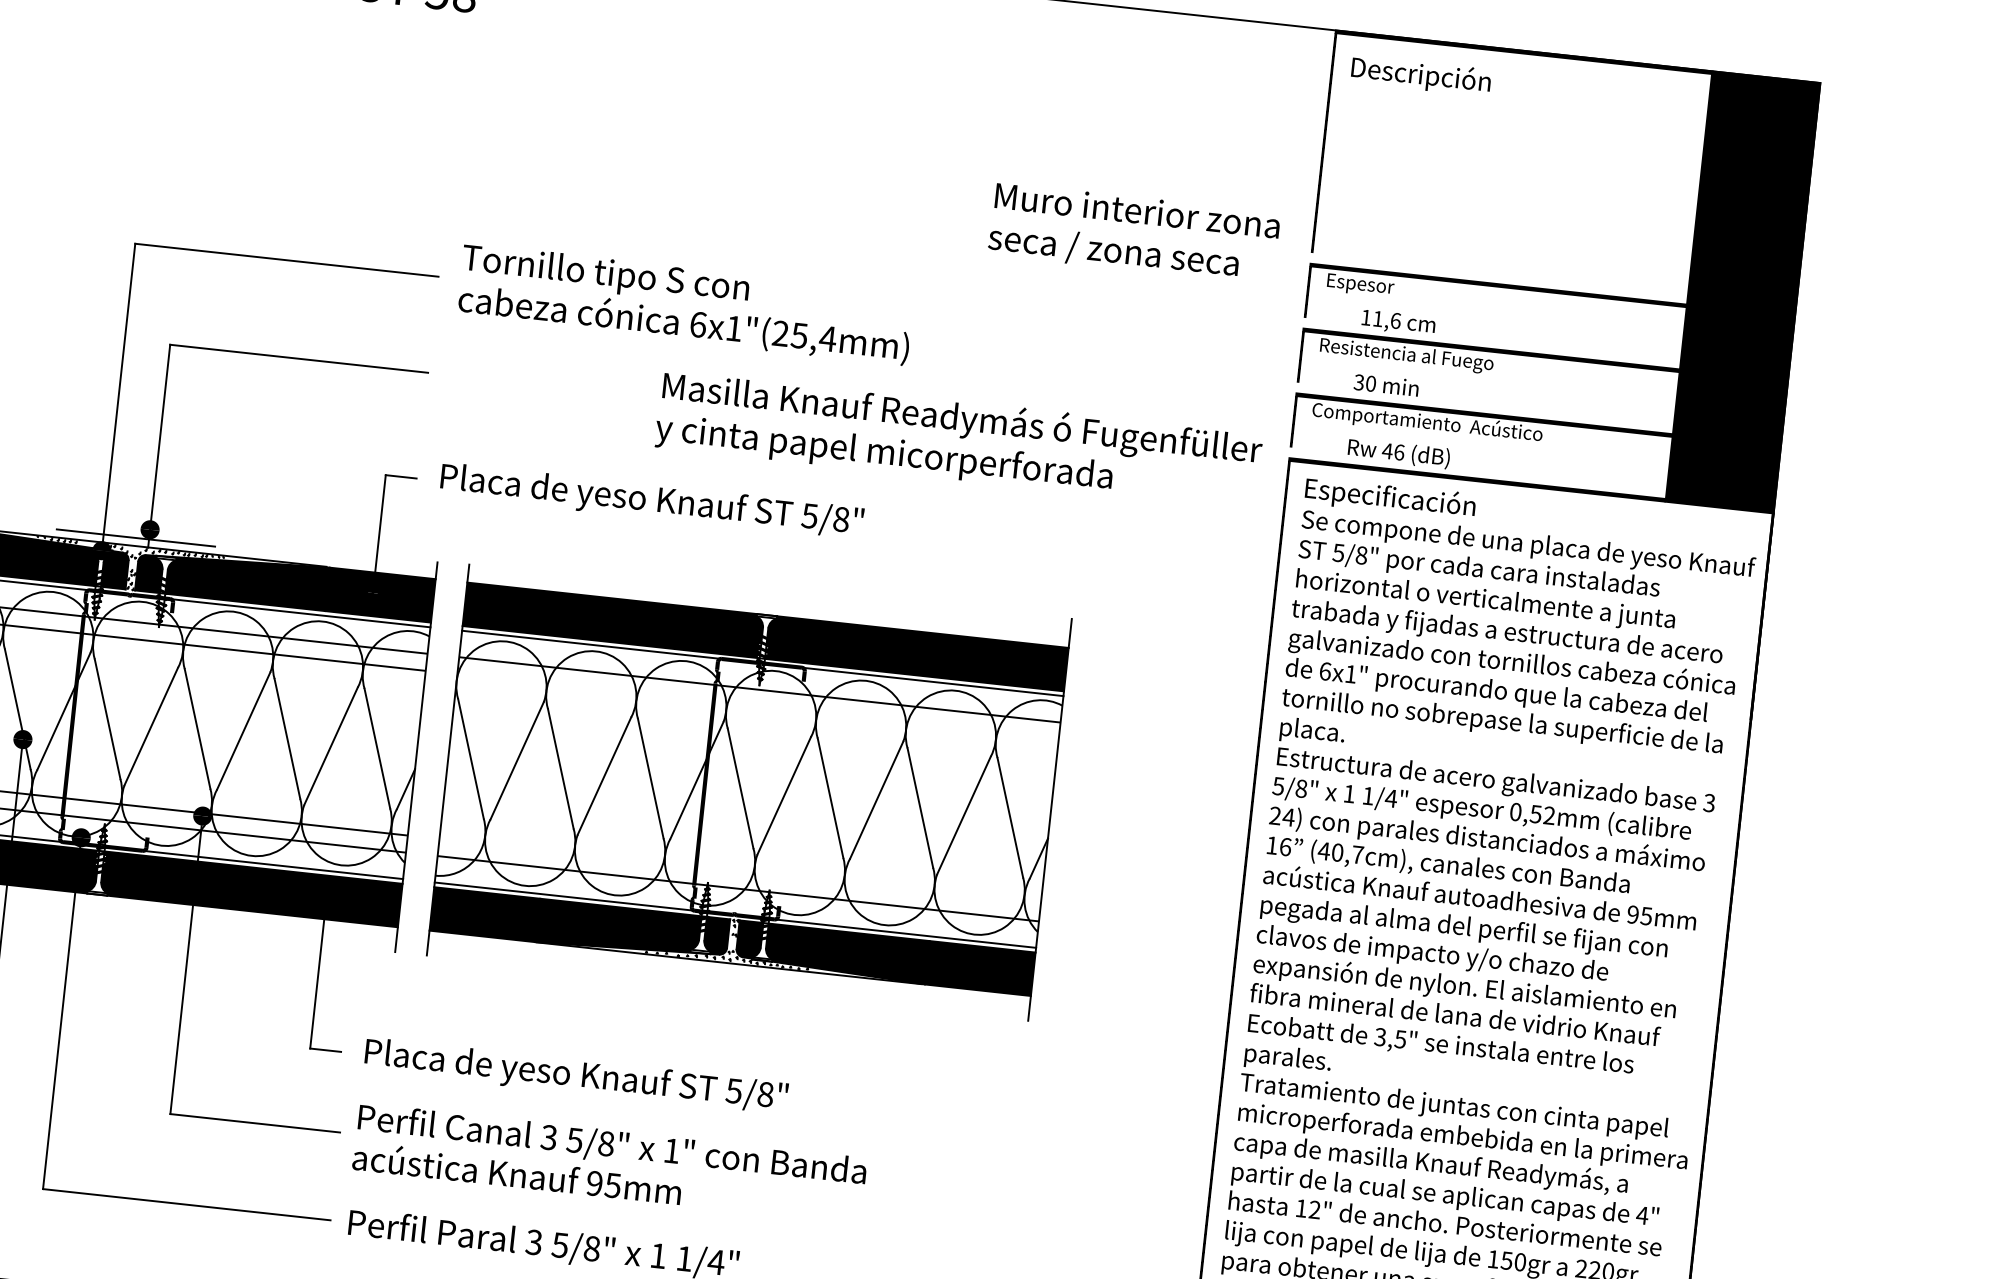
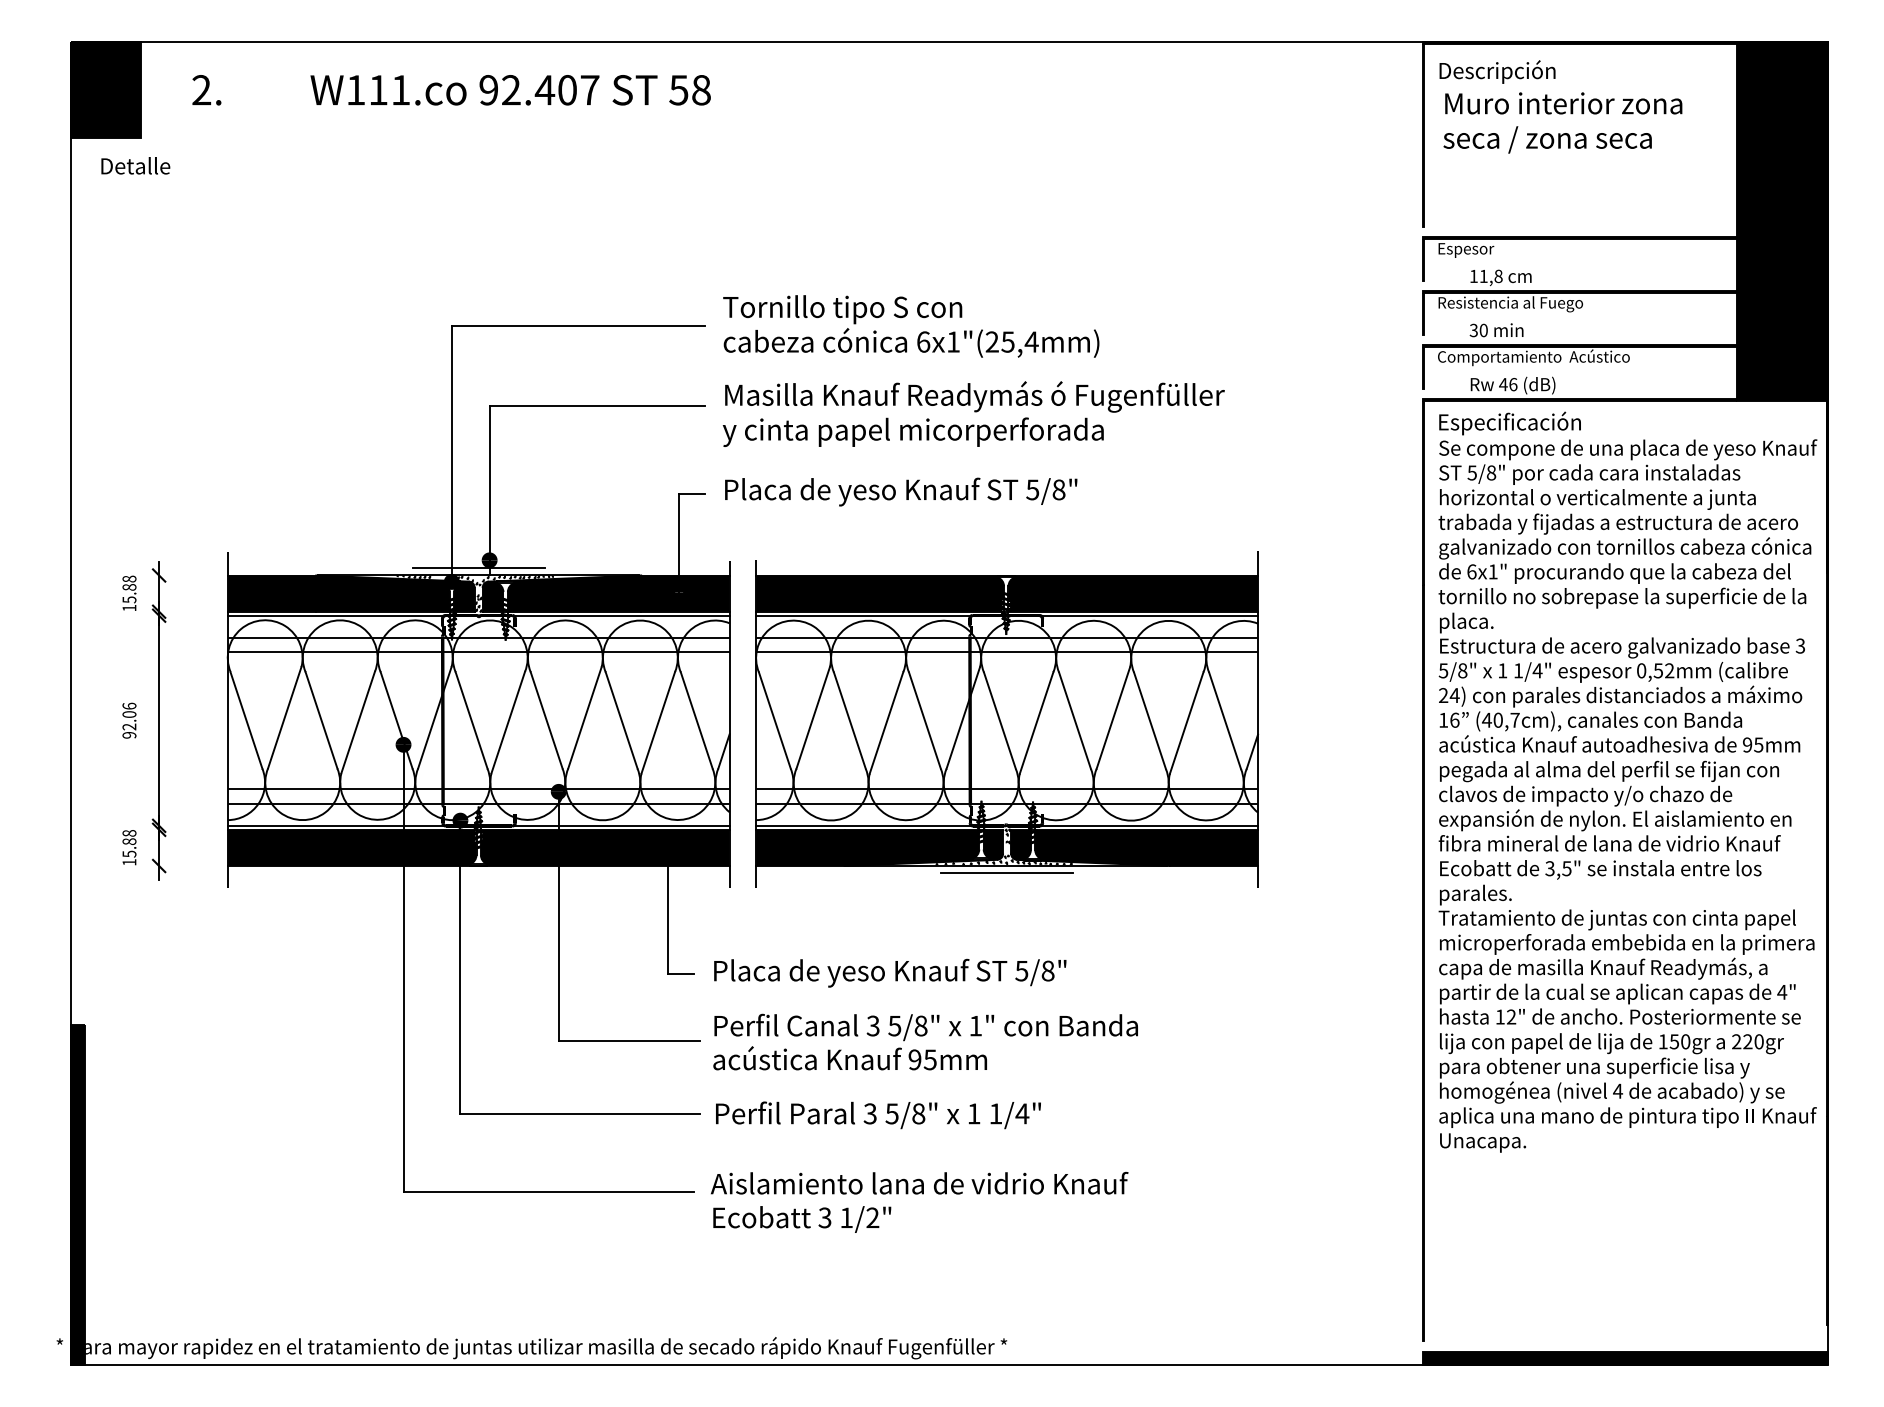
text: (1133, 233) -> (1562, 122), moved
text: (1395, 319) -> (1498, 275), 11,6 -> 11,8
text: (958, 439) -> (973, 413), moved
line: (758, 707) -> (1007, 652), added
line: (740, 871) -> (1007, 789), added
line: (729, 971) -> (1007, 872), added

